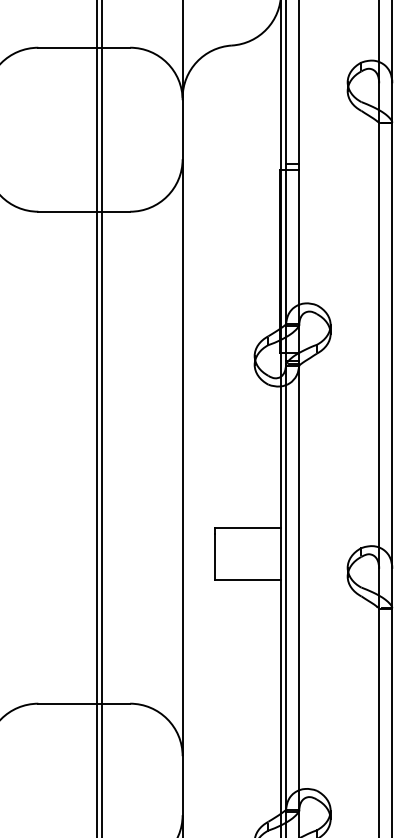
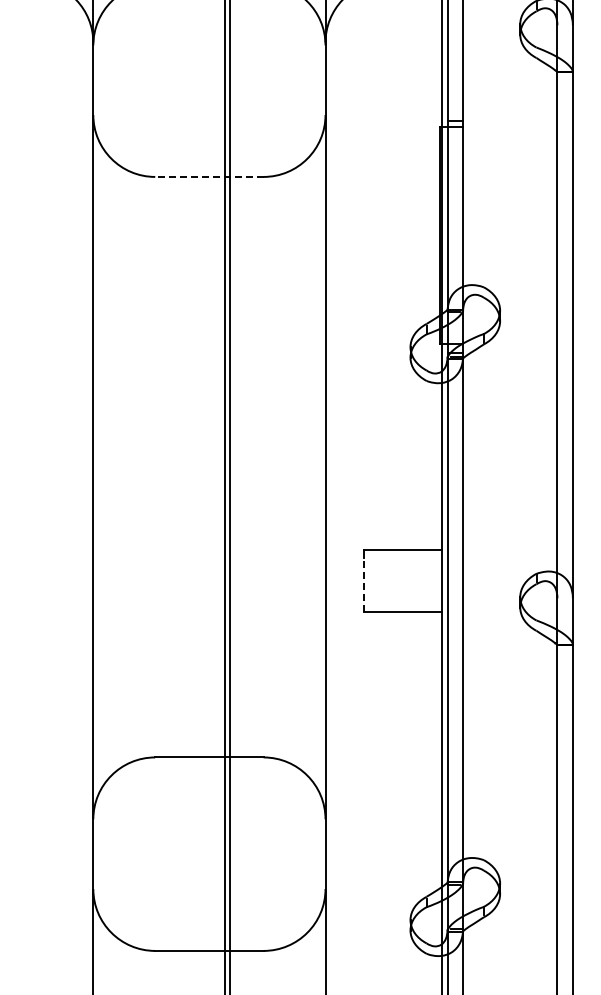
line: (83, 211) -> (208, 176), solid -> dashed
line: (215, 557) -> (364, 584), solid -> dashed

